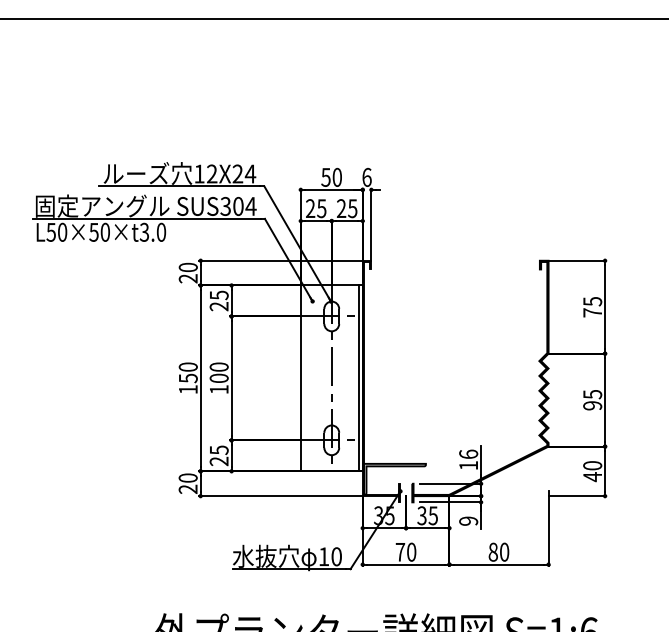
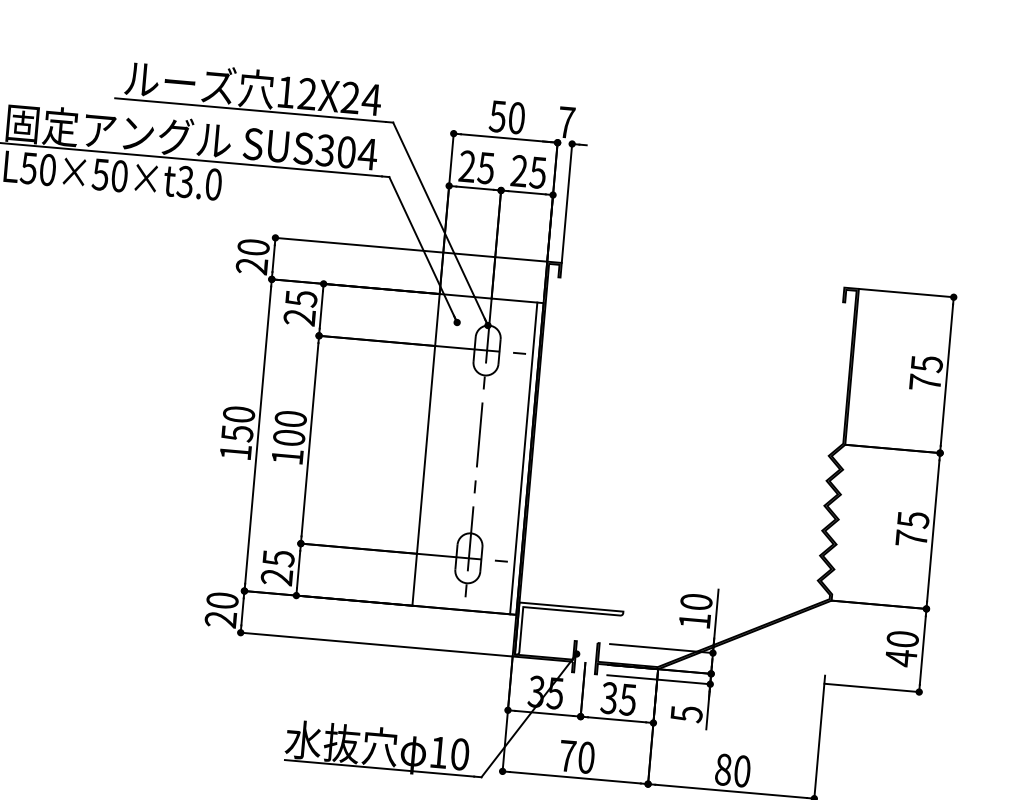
text: (366, 176) -> (565, 120), 6 -> 7
text: (592, 405) -> (911, 538), 95 -> 75
text: (468, 453) -> (696, 600), 16 -> 10
text: (468, 520) -> (686, 712), 9 -> 5

